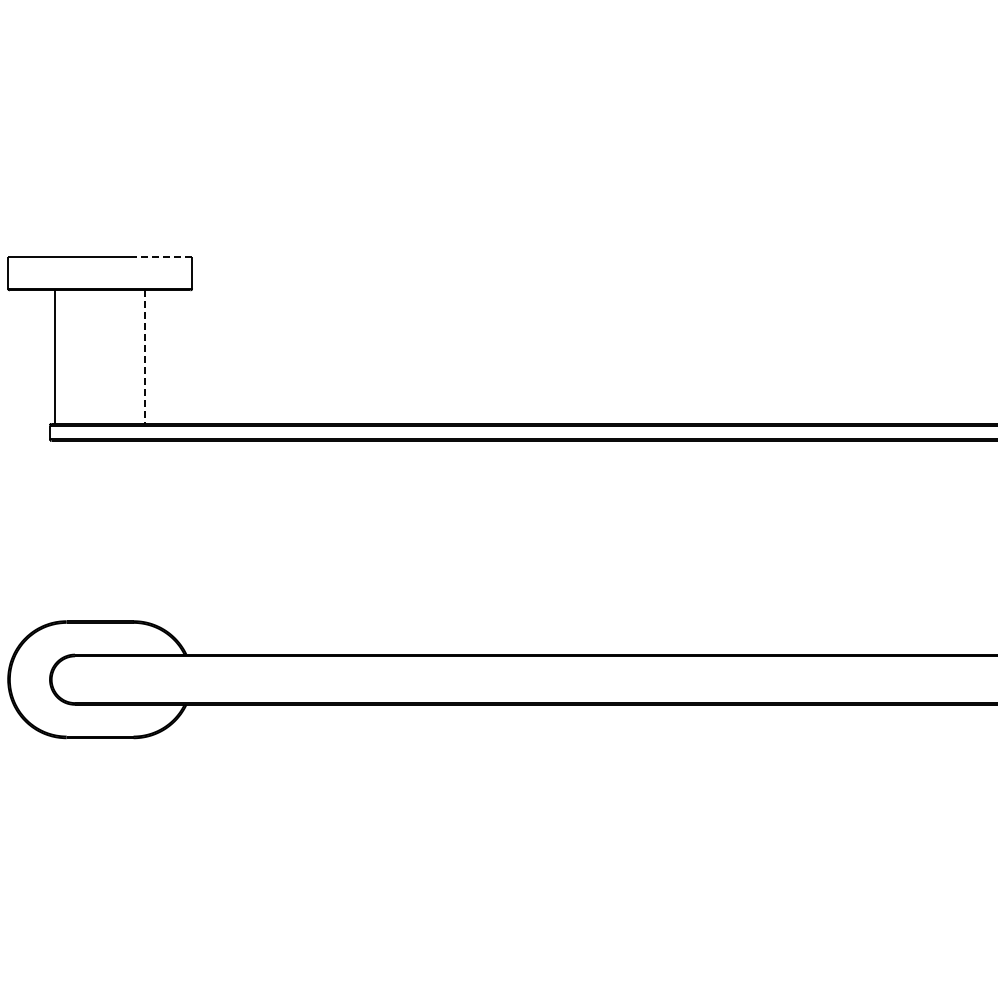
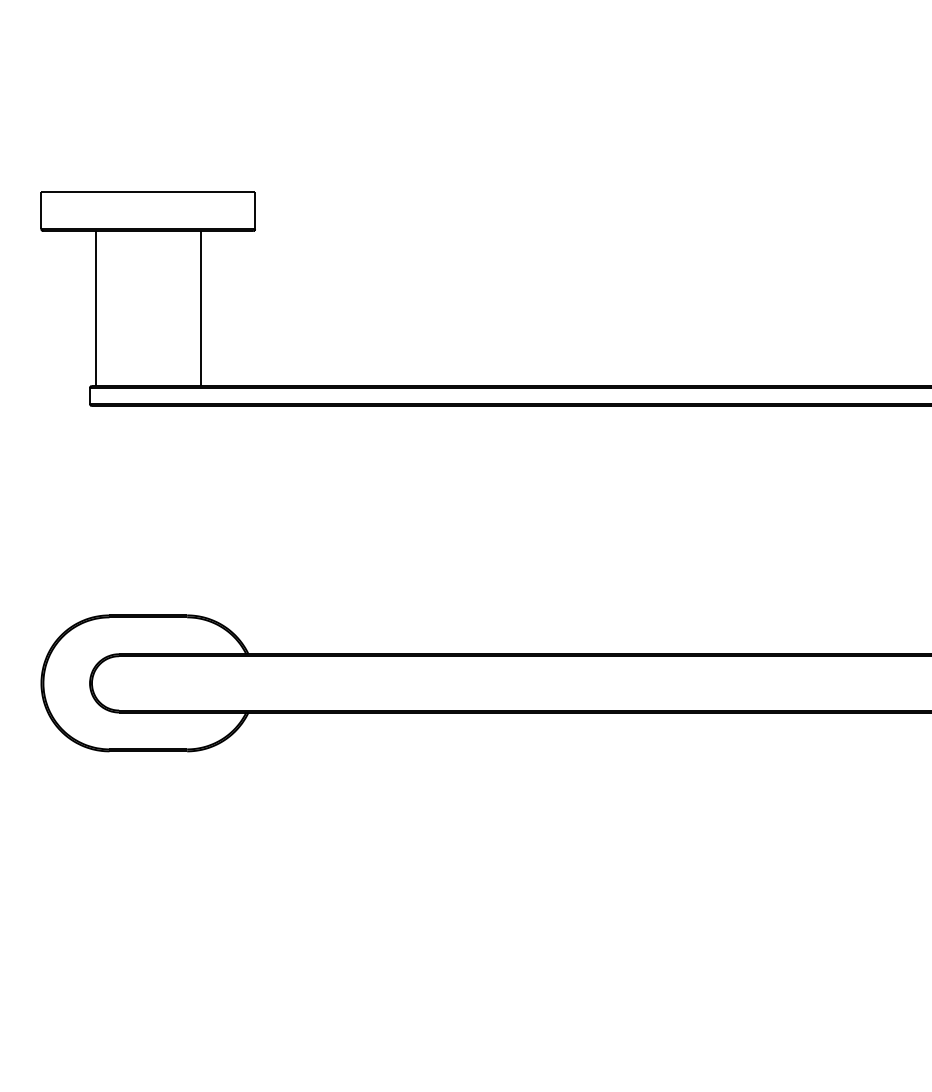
line: (162, 256) -> (220, 191), dashed -> solid
line: (145, 357) -> (200, 309), dashed -> solid

